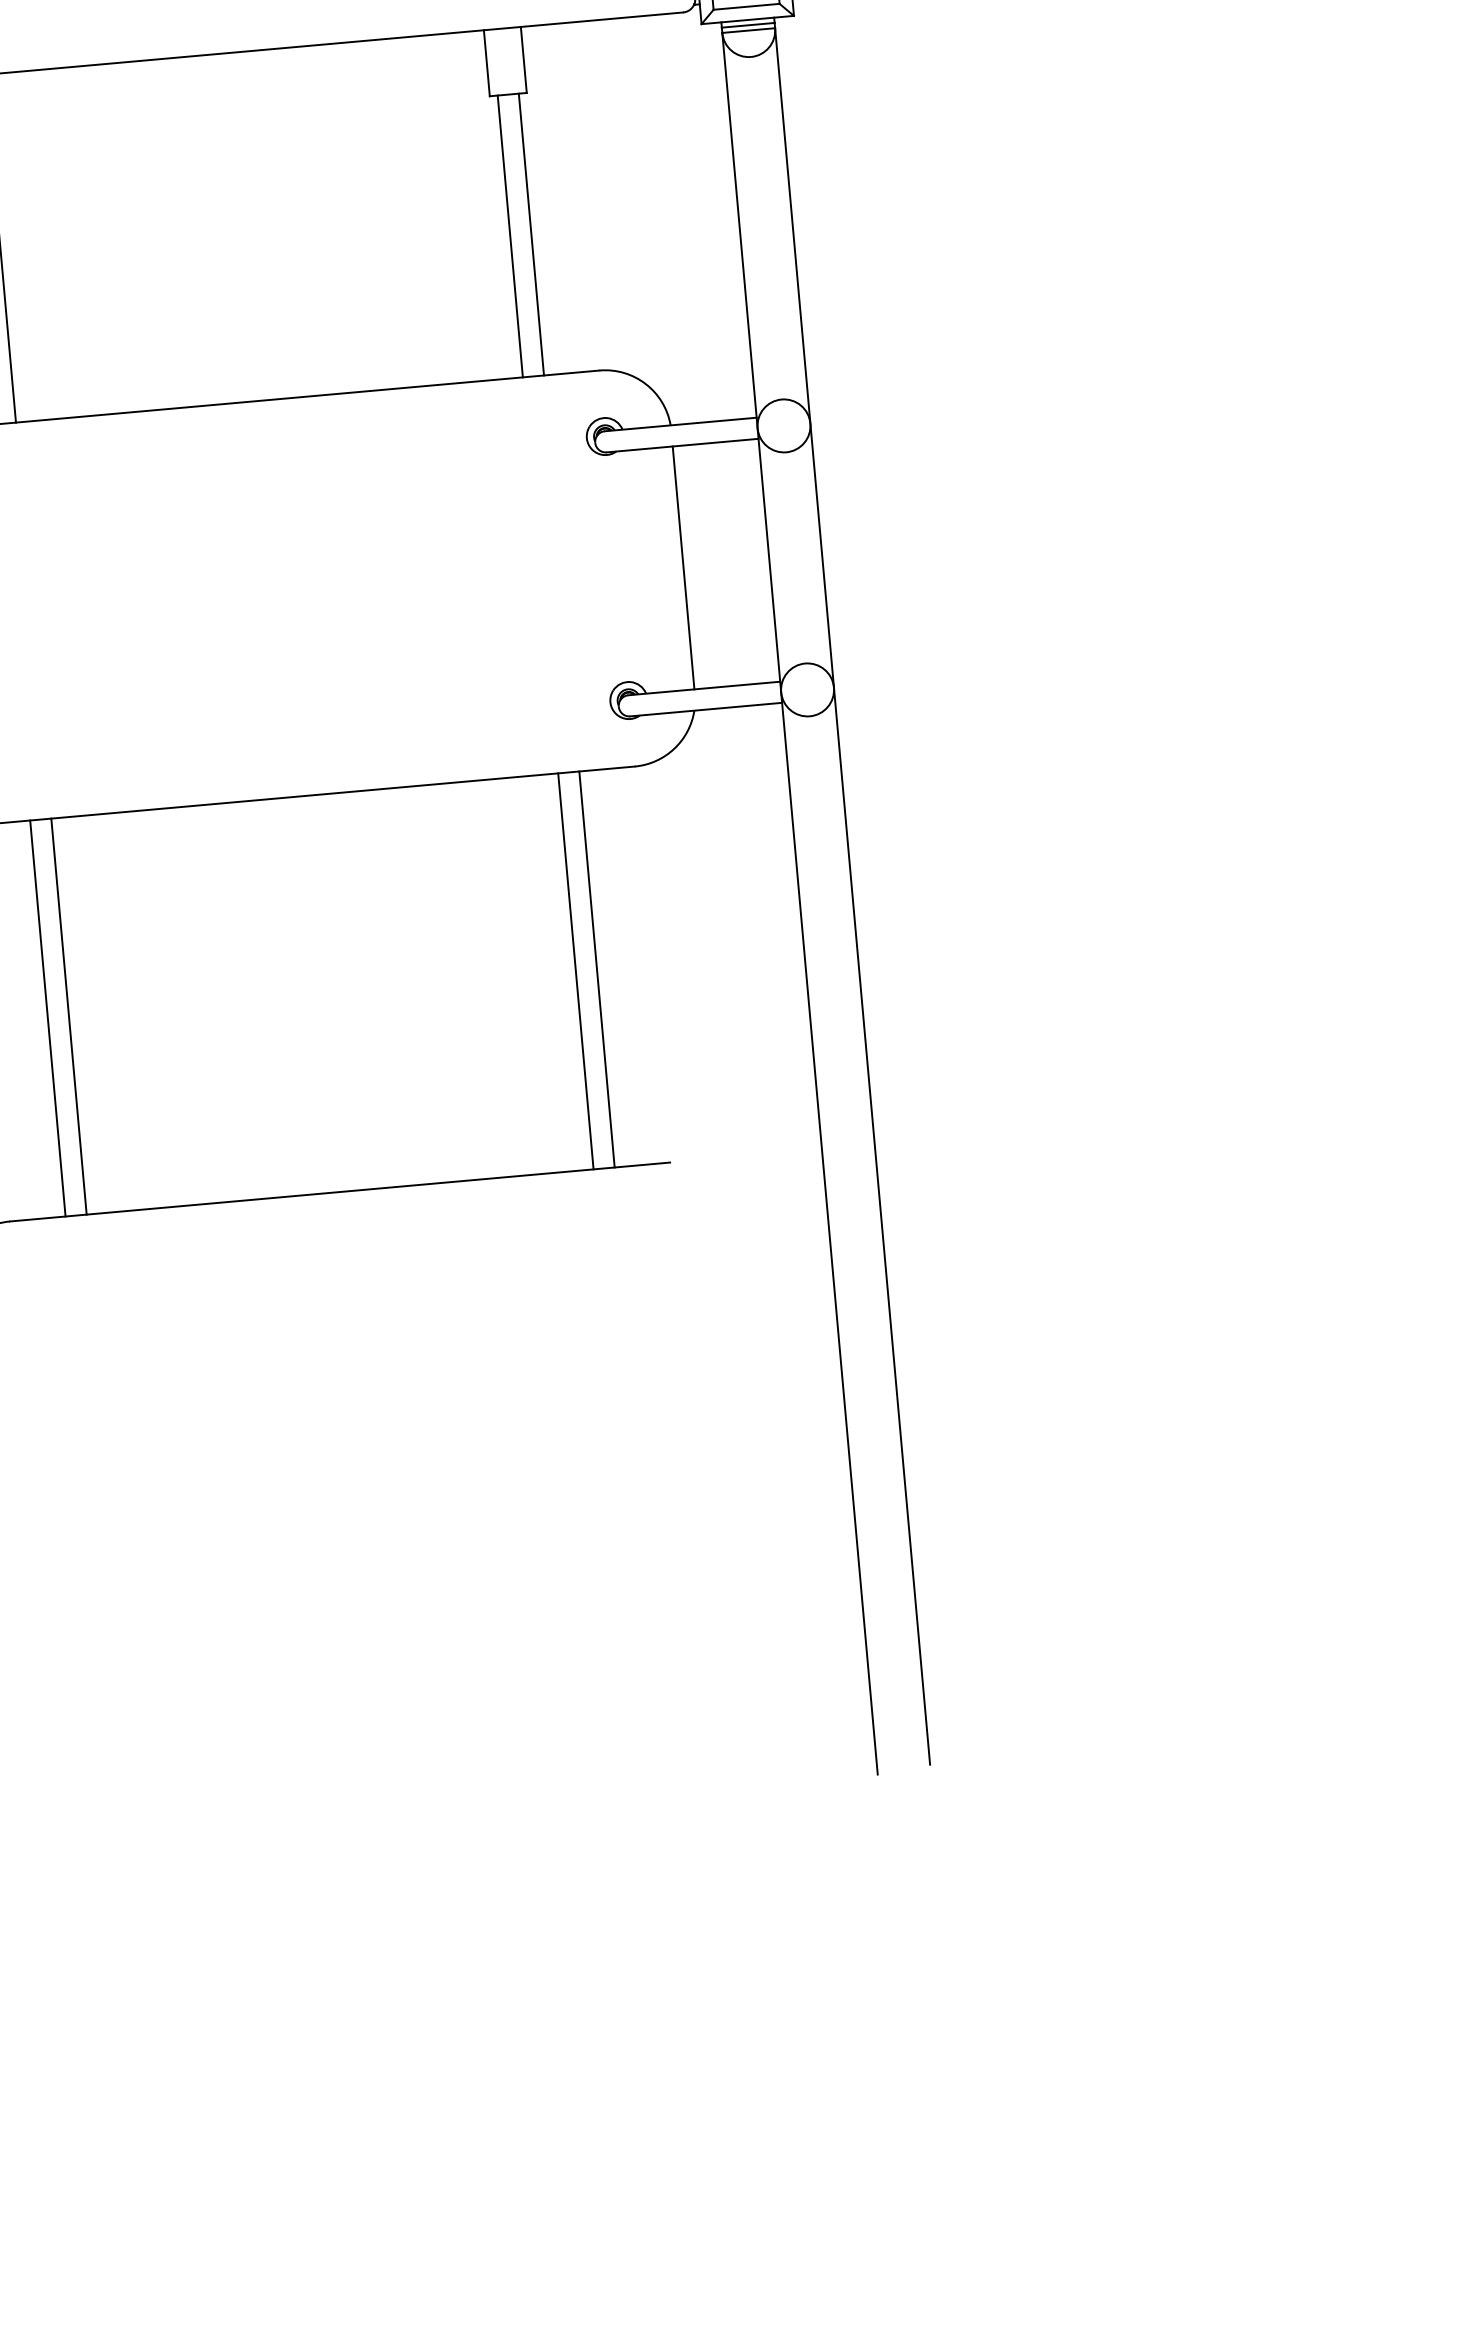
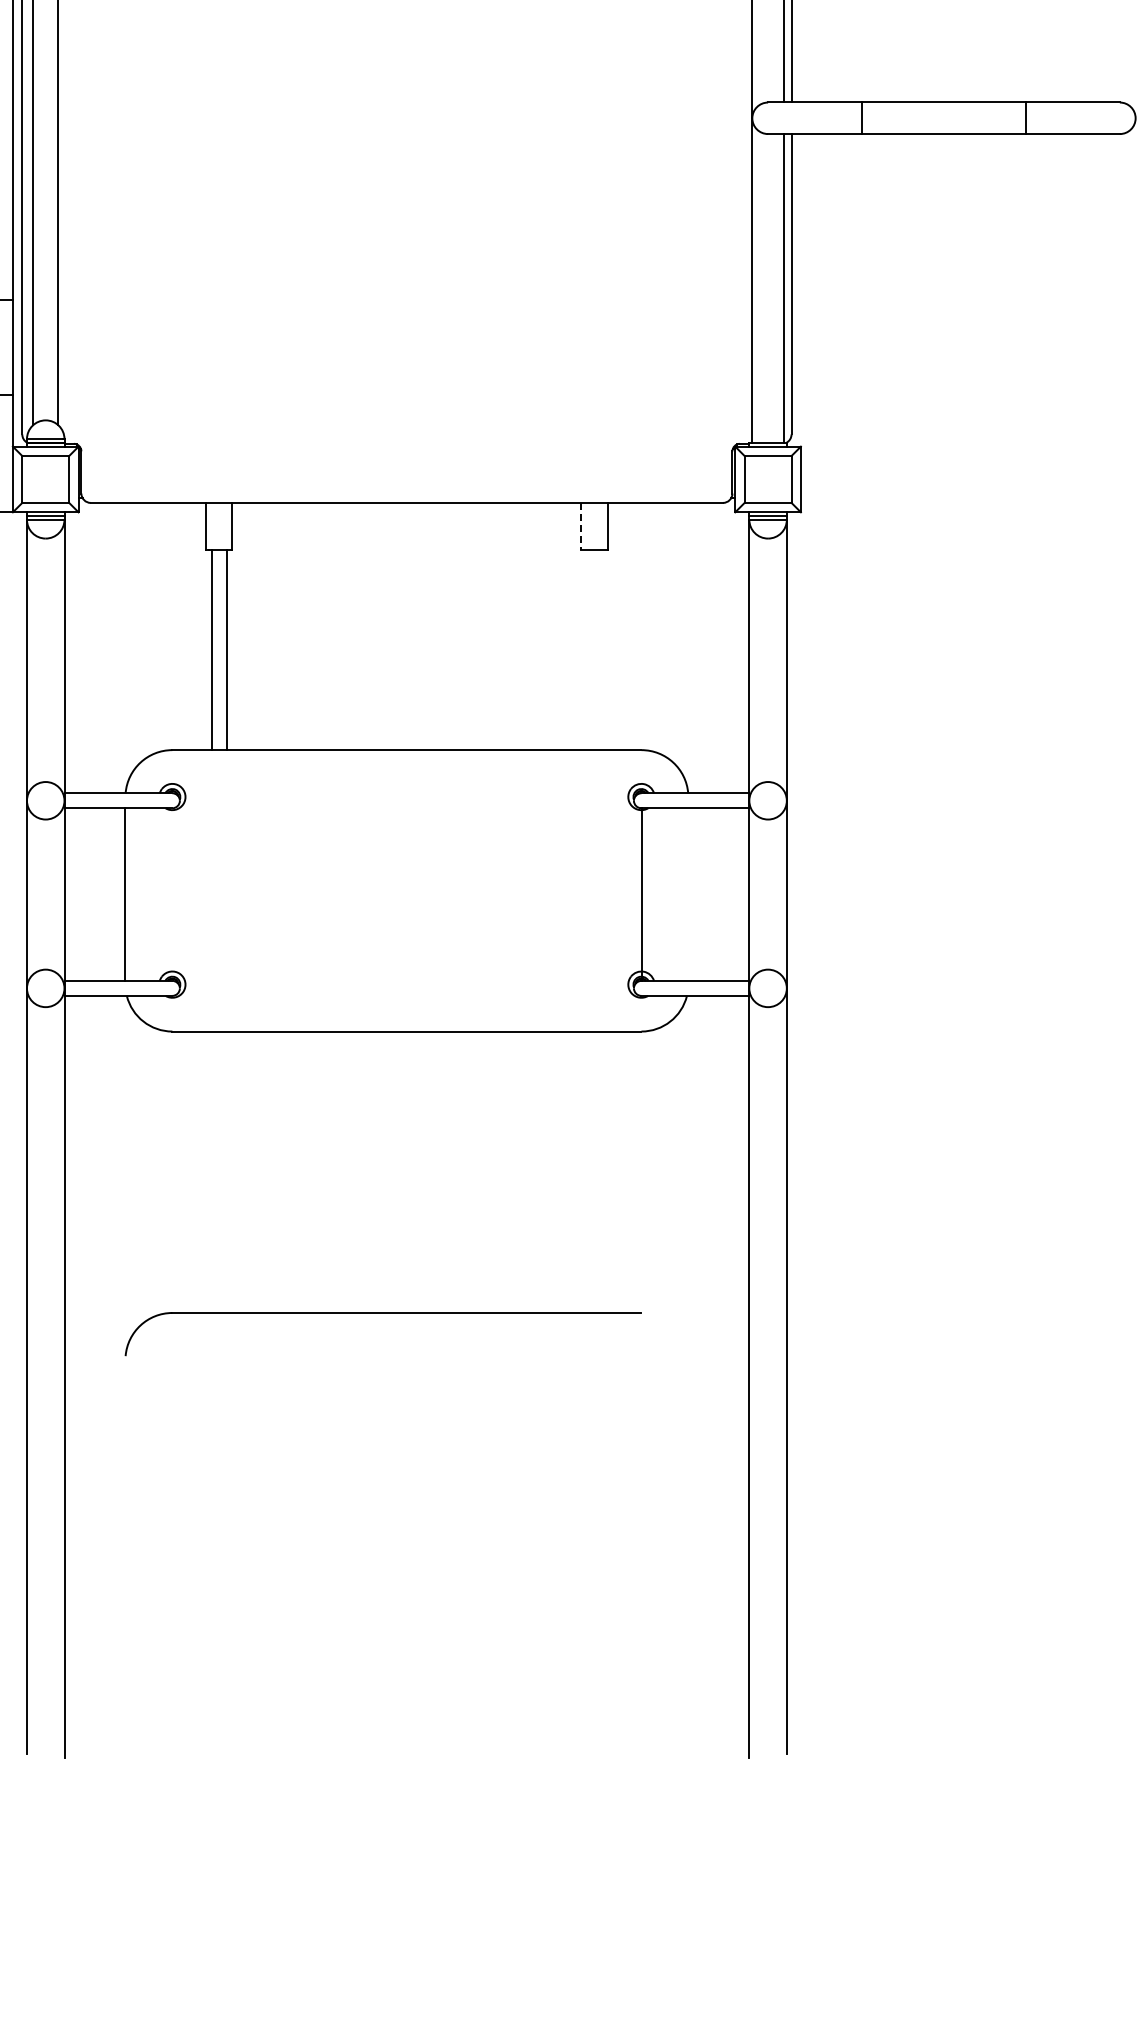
line: (486, 63) -> (581, 526), solid -> dashed
line: (531, 233) -> (602, 649), removed
line: (510, 235) -> (587, 649), removed
line: (683, 567) -> (642, 894), moved
line: (597, 968) -> (602, 1171), removed
line: (576, 970) -> (587, 1171), removed
line: (68, 1015) -> (226, 1171), removed
line: (47, 1017) -> (211, 1171), removed

